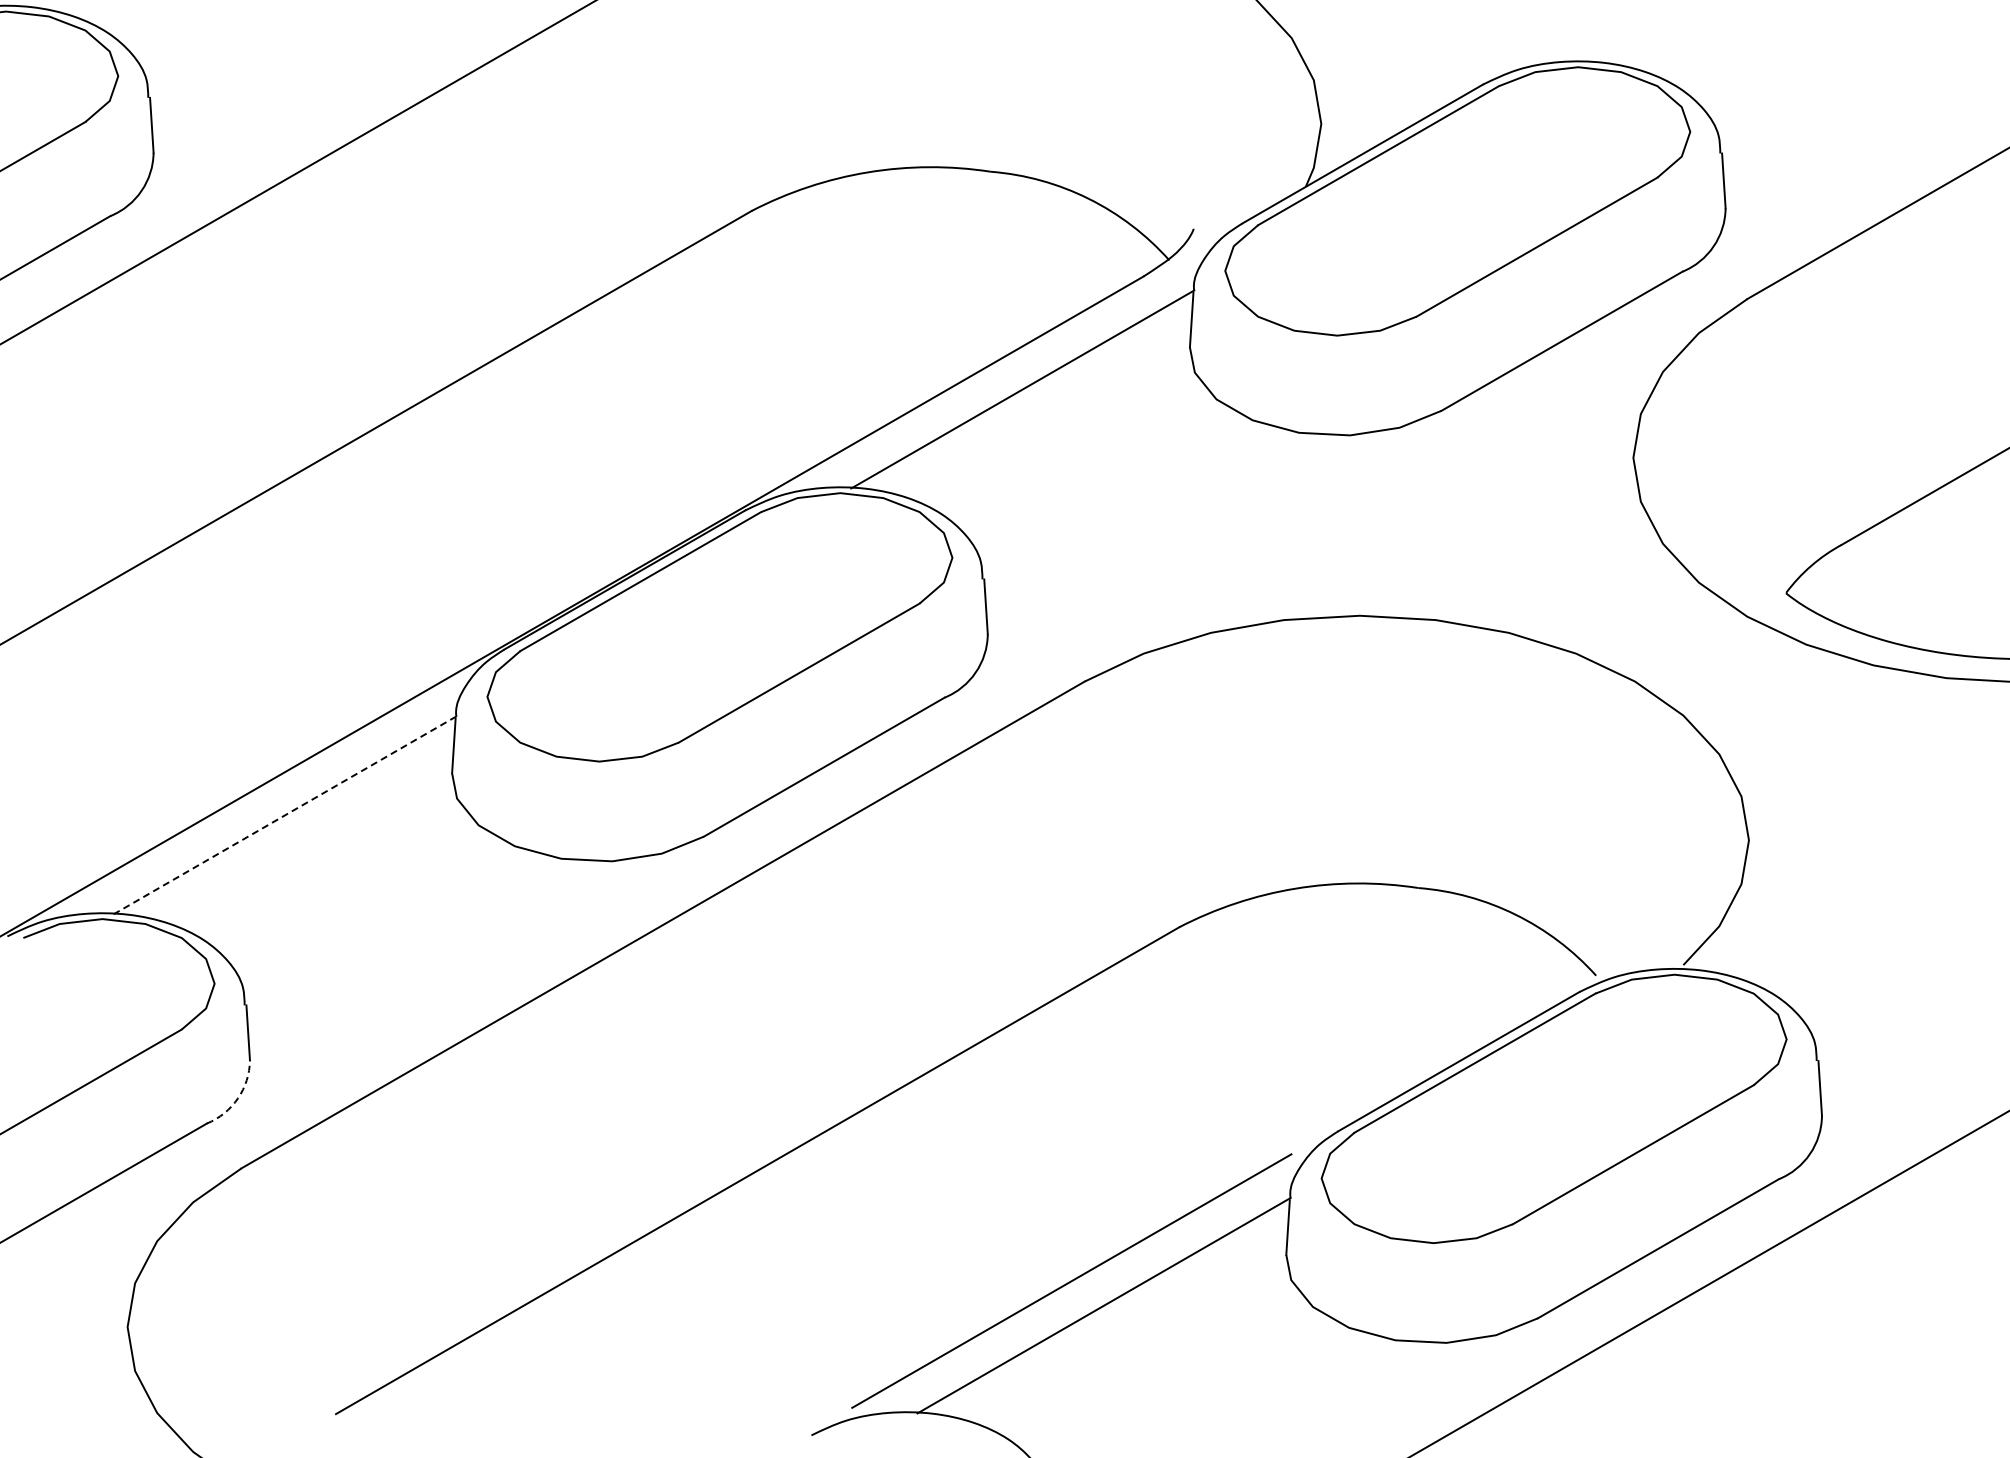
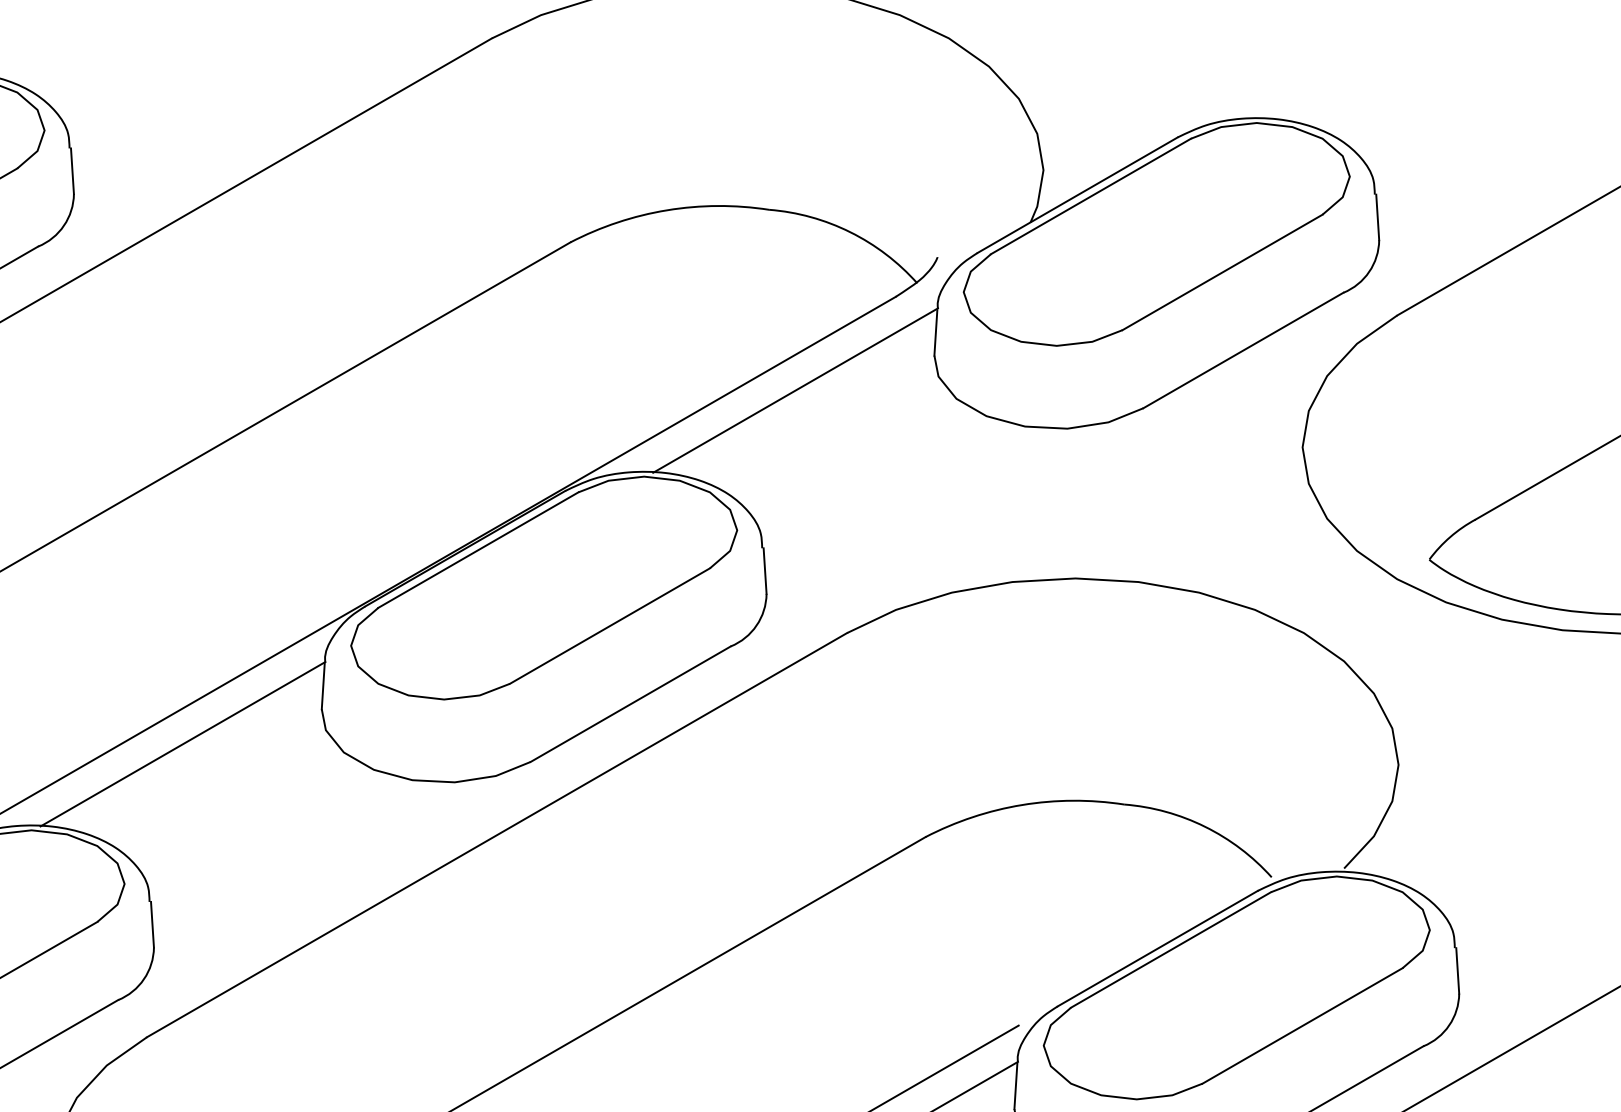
line: (284, 815) -> (182, 744), dashed -> solid
arc: (237, 1098) -> (143, 979), dashed -> solid

